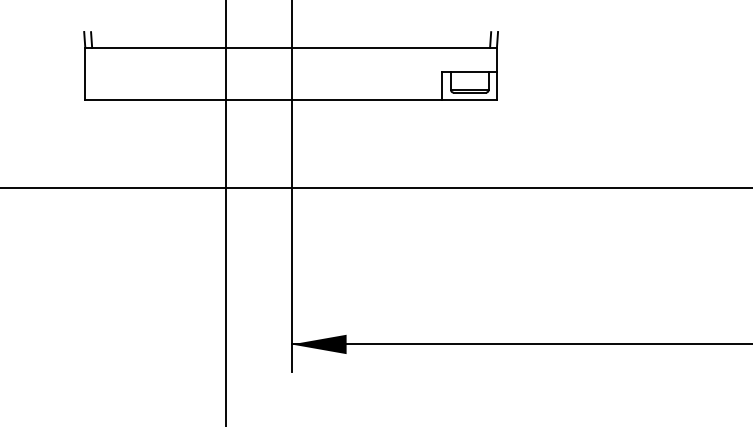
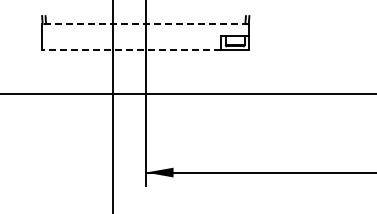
line: (290, 48) -> (145, 24), solid -> dashed
line: (262, 98) -> (131, 49), solid -> dashed

